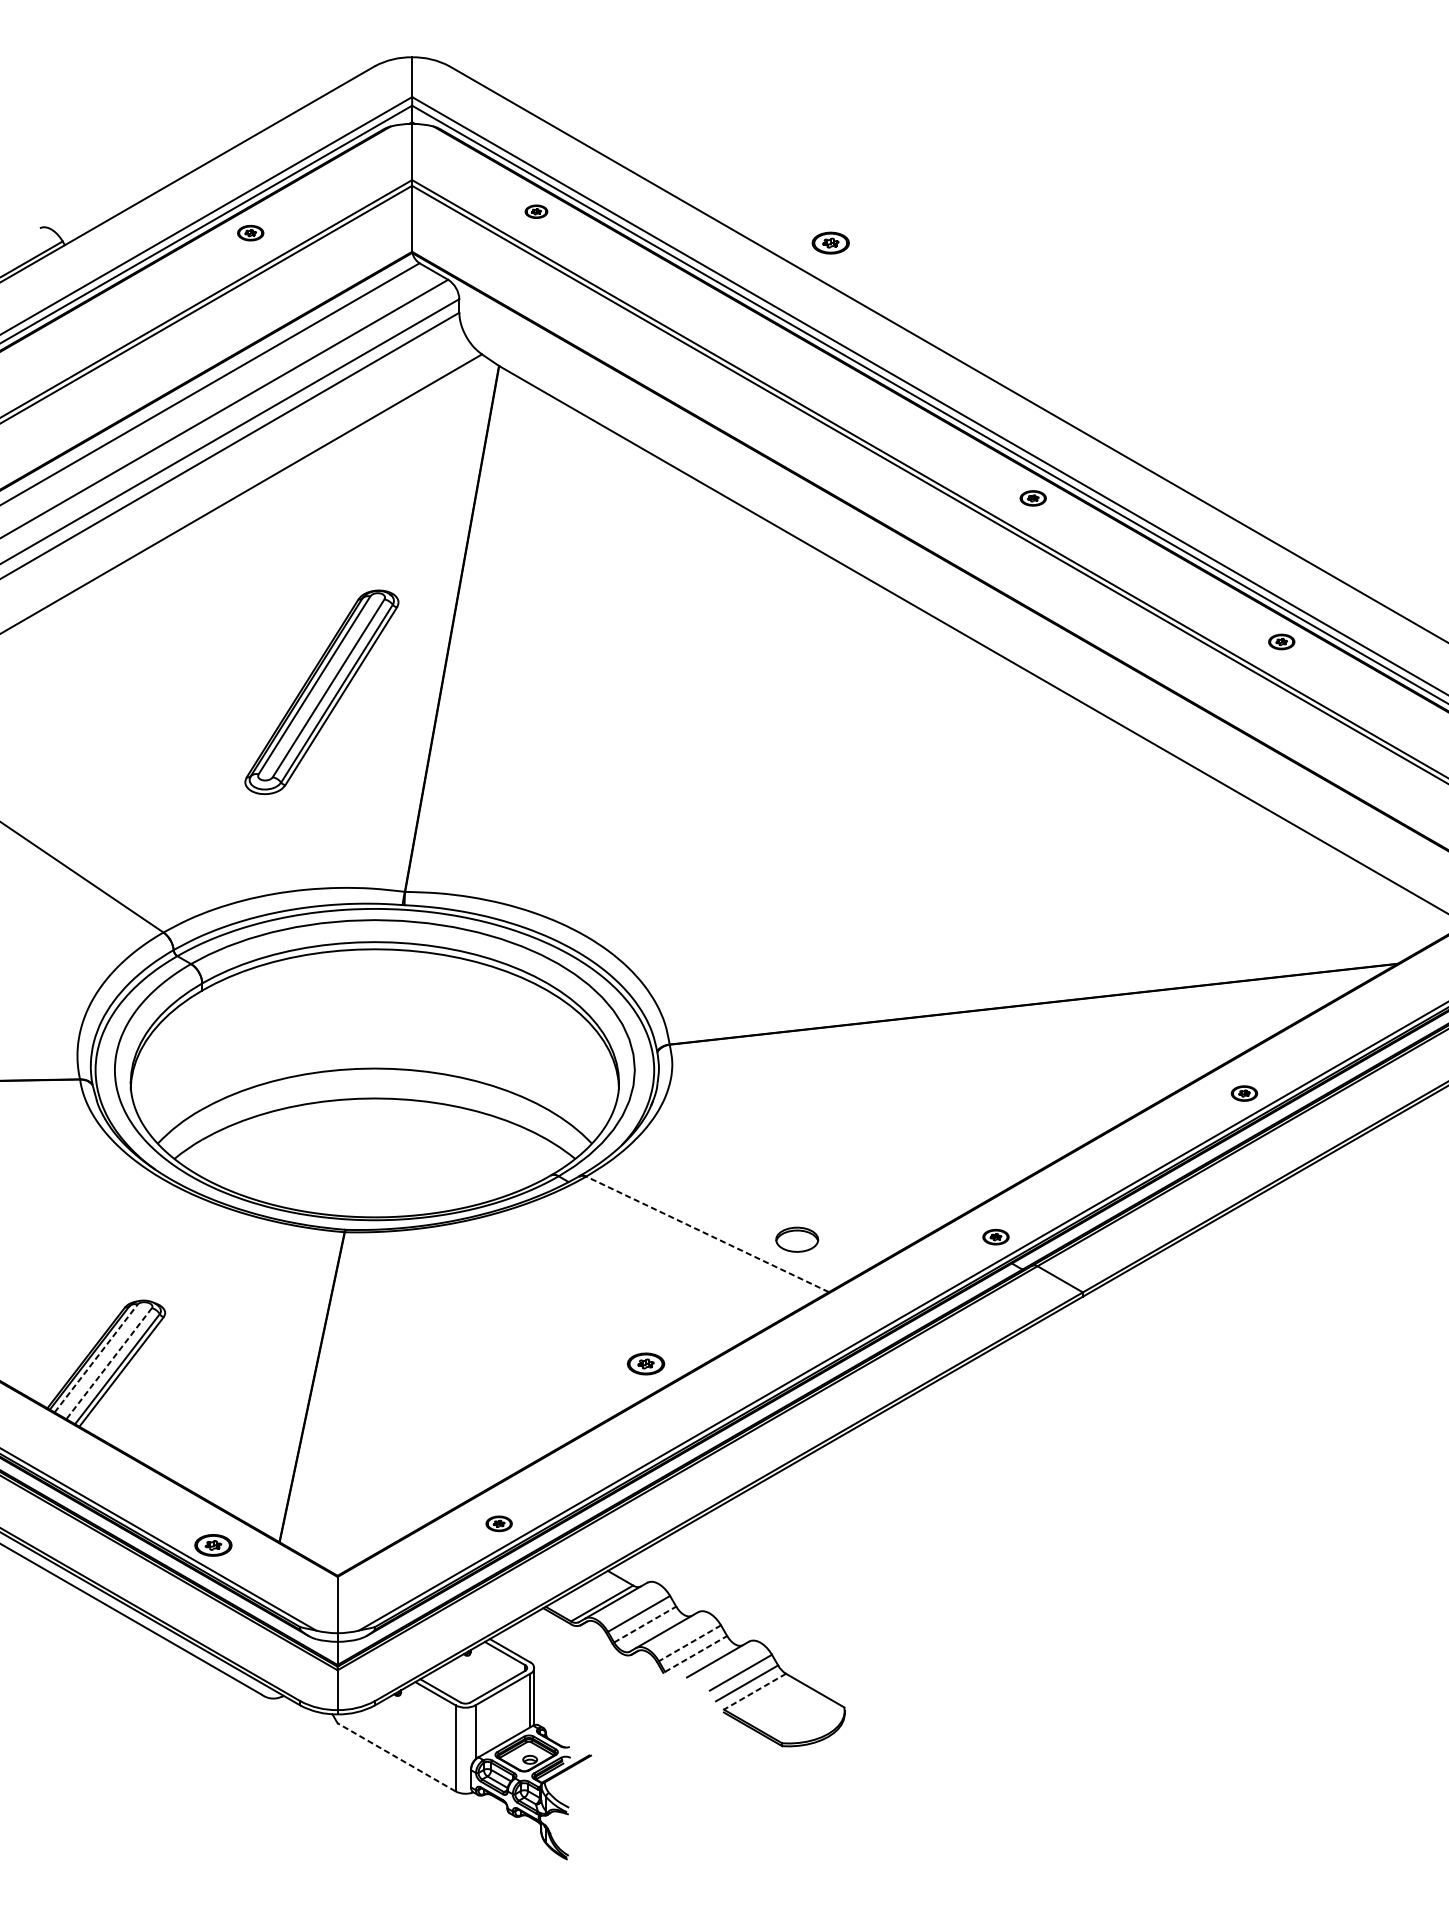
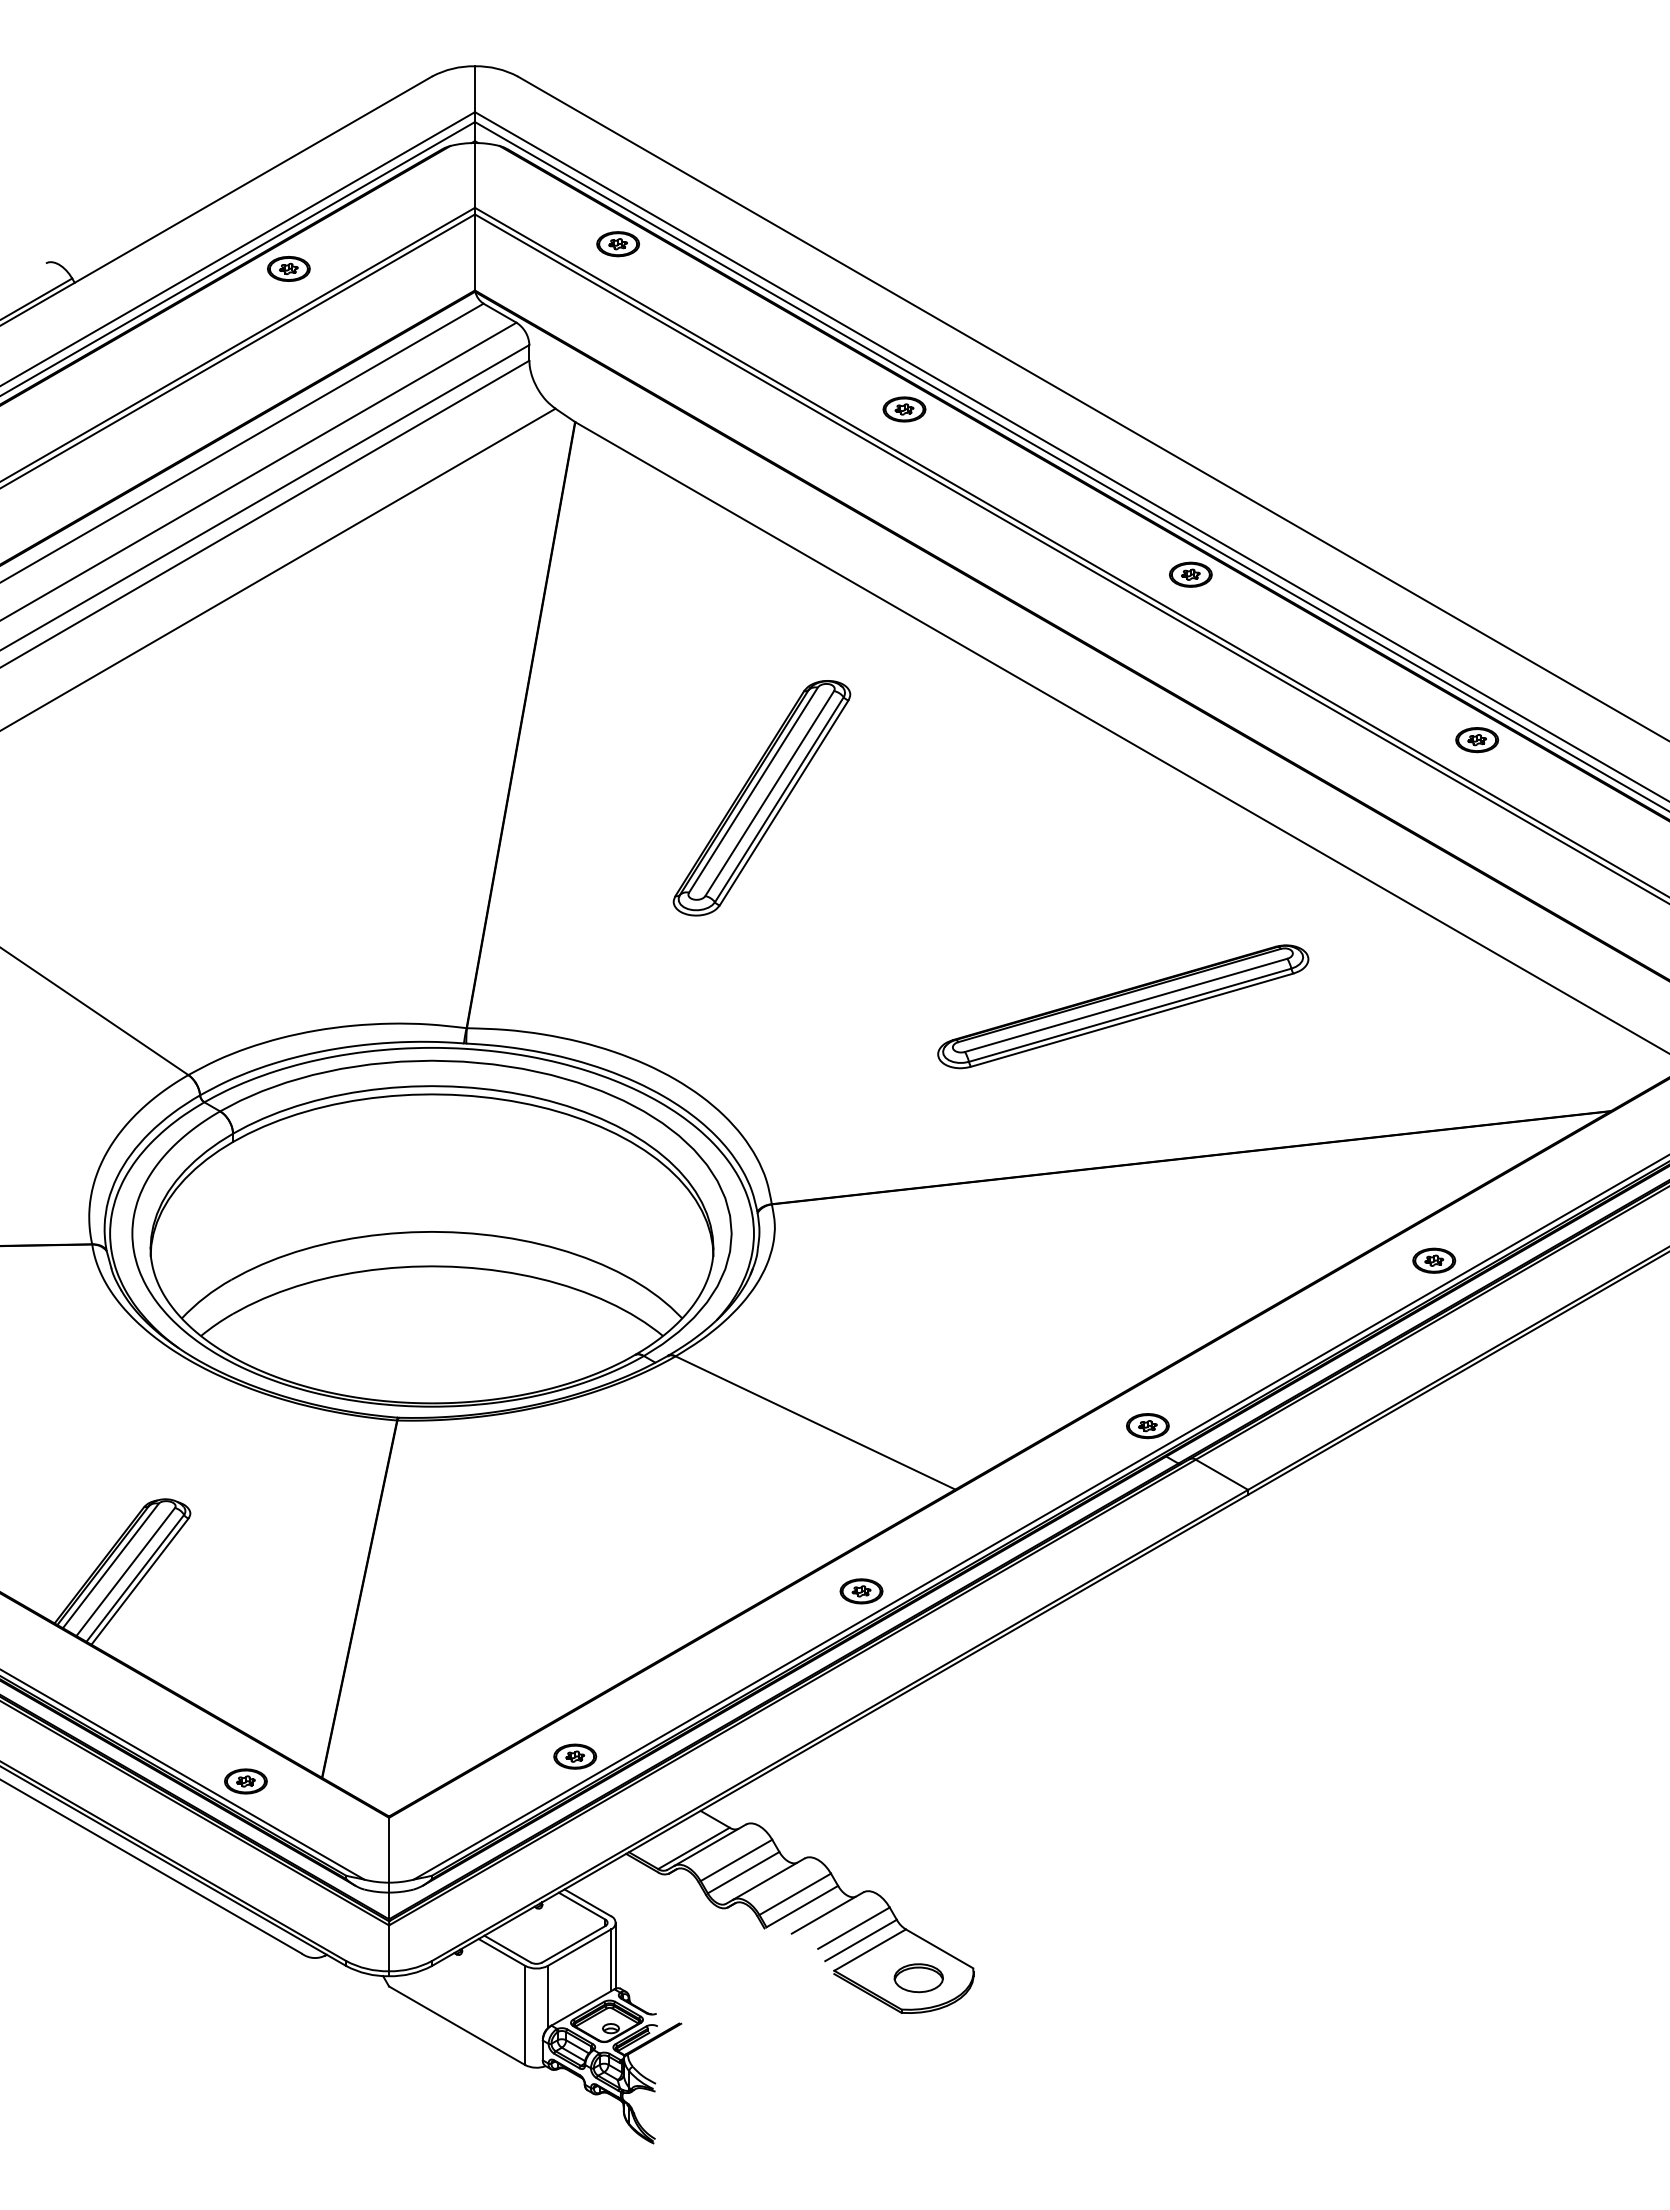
part: (536, 211) -> (618, 244), size x1.67
part: (250, 232) -> (288, 268), size x1.43
part: (830, 243) -> (904, 409), moved
part: (1032, 498) -> (1190, 574), size x1.43
part: (1281, 642) -> (1477, 740), size x1.43
part: (321, 692) -> (761, 798), moved
part: (974, 873) -> (1123, 1006), added
part: (1244, 1093) -> (1434, 1260), size x1.43
line: (707, 1233) -> (815, 1422), dashed -> solid
part: (995, 1237) -> (1147, 1426), size x1.43
part: (796, 1240) -> (918, 1978), moved
line: (96, 1358) -> (111, 1565), dashed -> solid
line: (108, 1364) -> (125, 1572), dashed -> solid
part: (645, 1364) -> (861, 1591), moved
part: (499, 1523) -> (575, 1756), size x1.43
line: (645, 1624) -> (744, 1872), dashed -> solid
line: (689, 1643) -> (794, 1894), dashed -> solid
line: (696, 1653) -> (802, 1906), dashed -> solid
line: (754, 1692) -> (869, 1950), dashed -> solid
line: (396, 1757) -> (457, 2025), dashed -> solid

